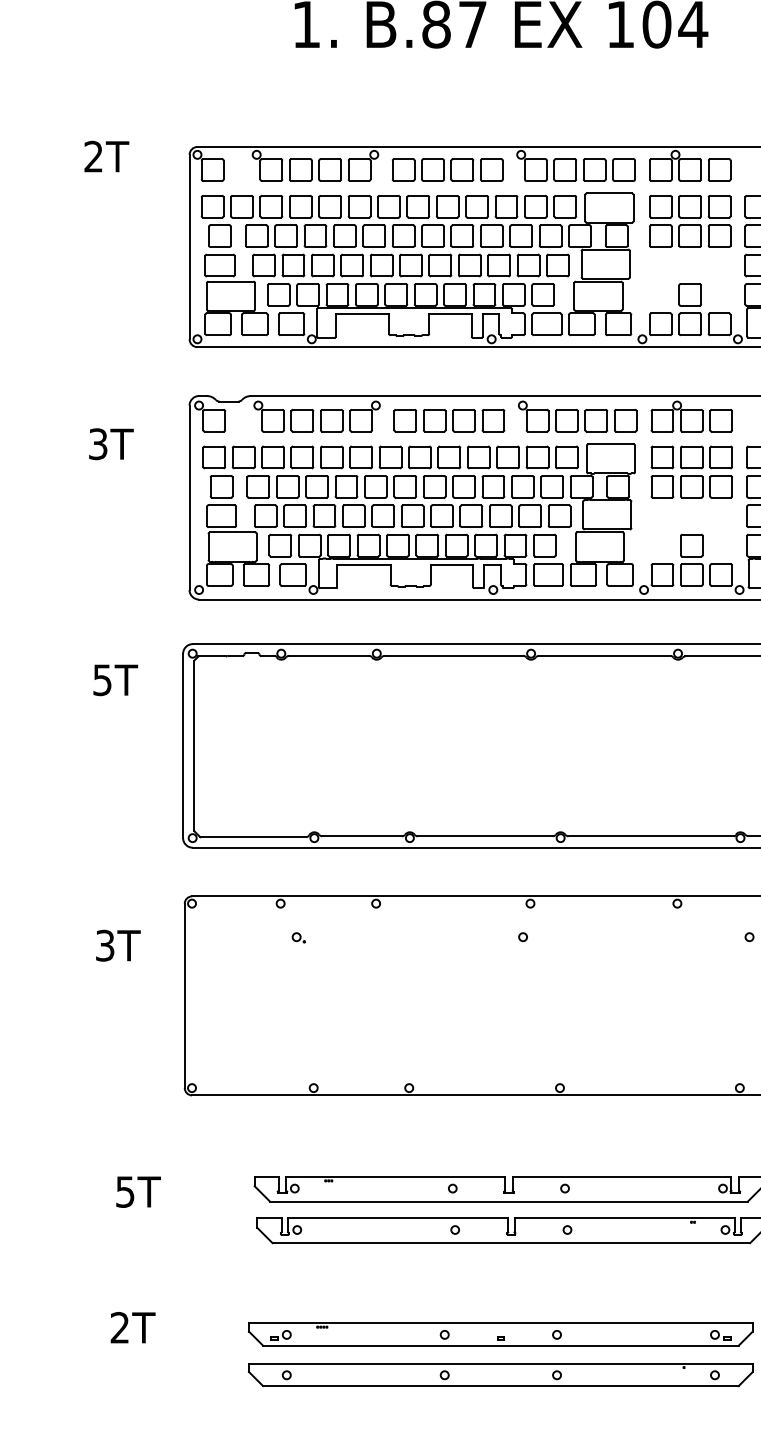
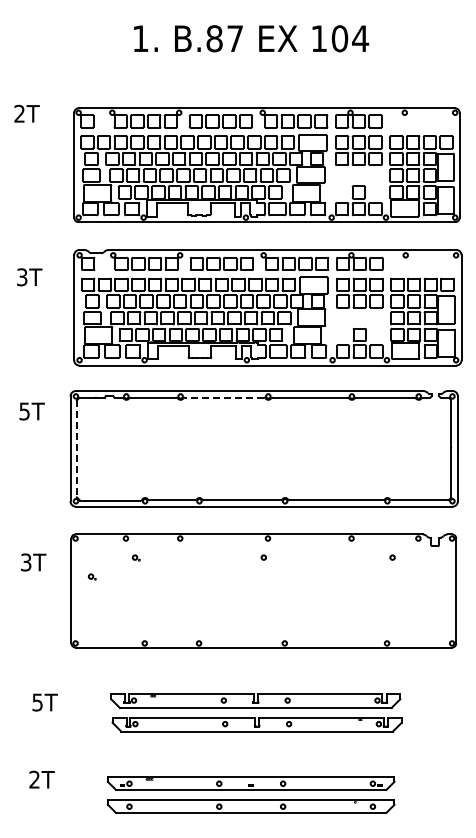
line: (453, 655) -> (224, 397), solid -> dashed
line: (193, 747) -> (76, 449), solid -> dashed
part: (220, 970) -> (91, 576), added

